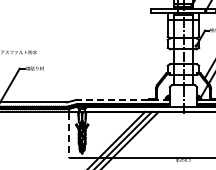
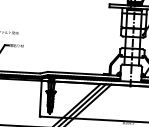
line: (123, 99) -> (84, 73), dashed -> solid
line: (69, 136) -> (40, 100), dashed -> solid

